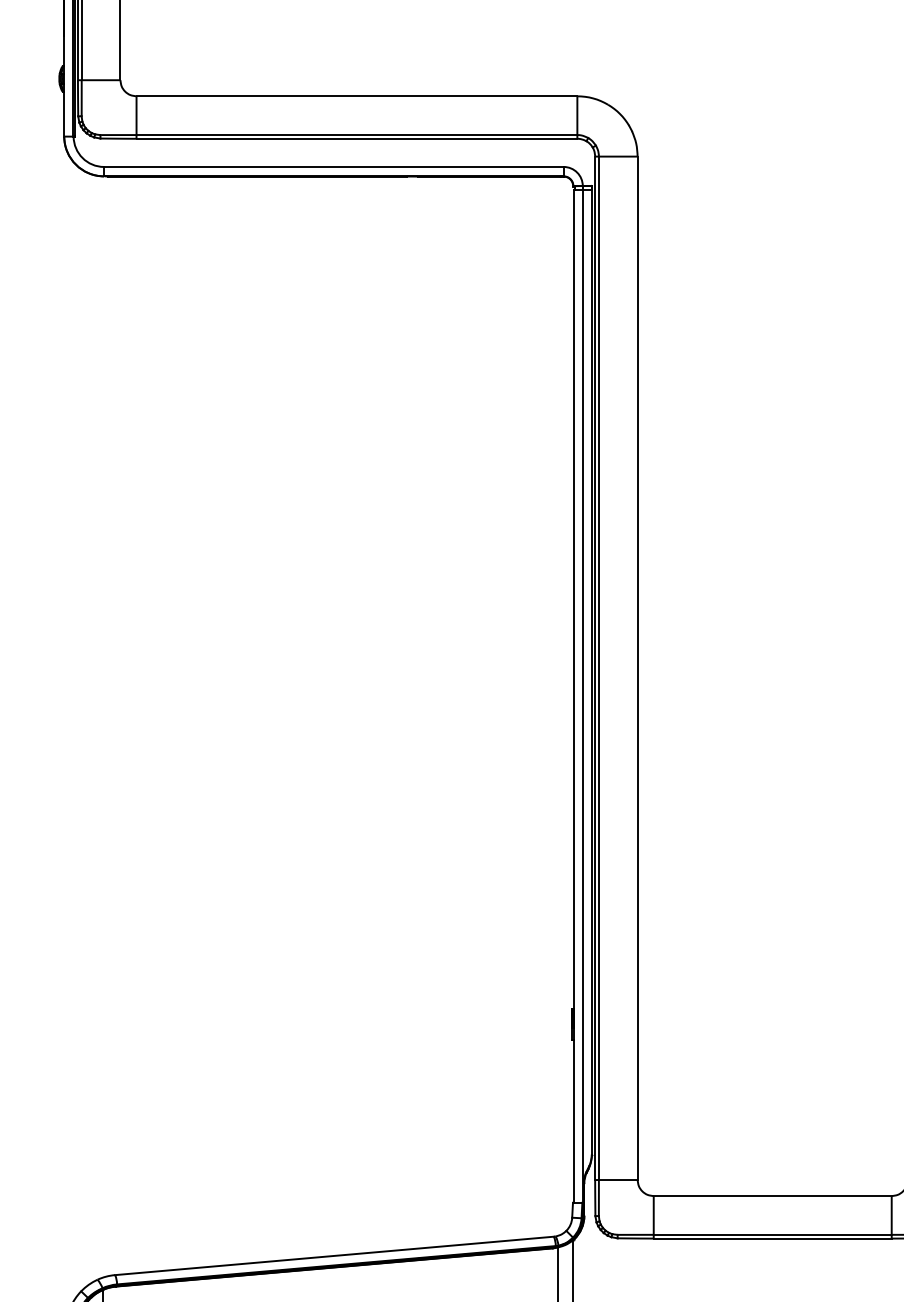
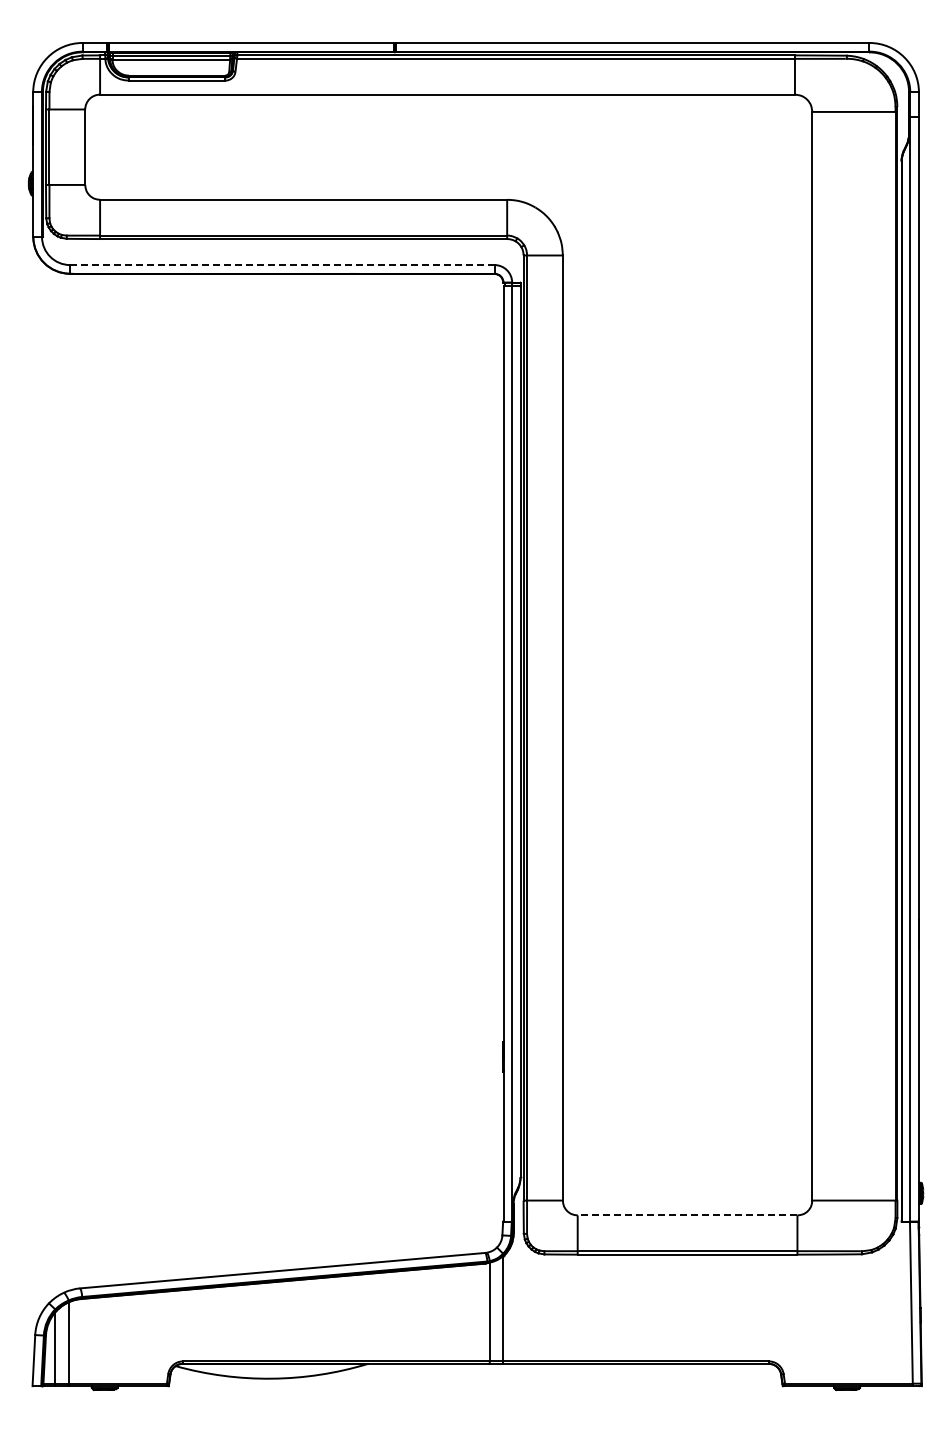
line: (334, 167) -> (282, 265), solid -> dashed
line: (772, 1196) -> (687, 1215), solid -> dashed

